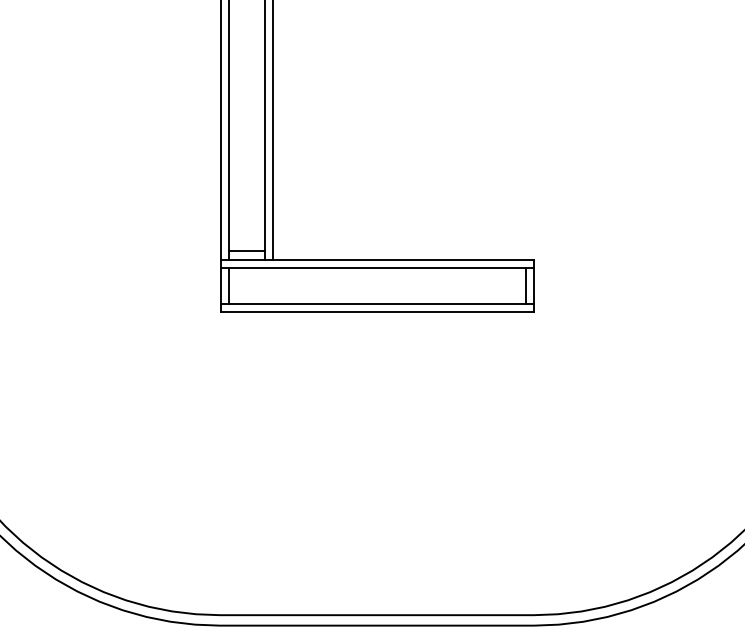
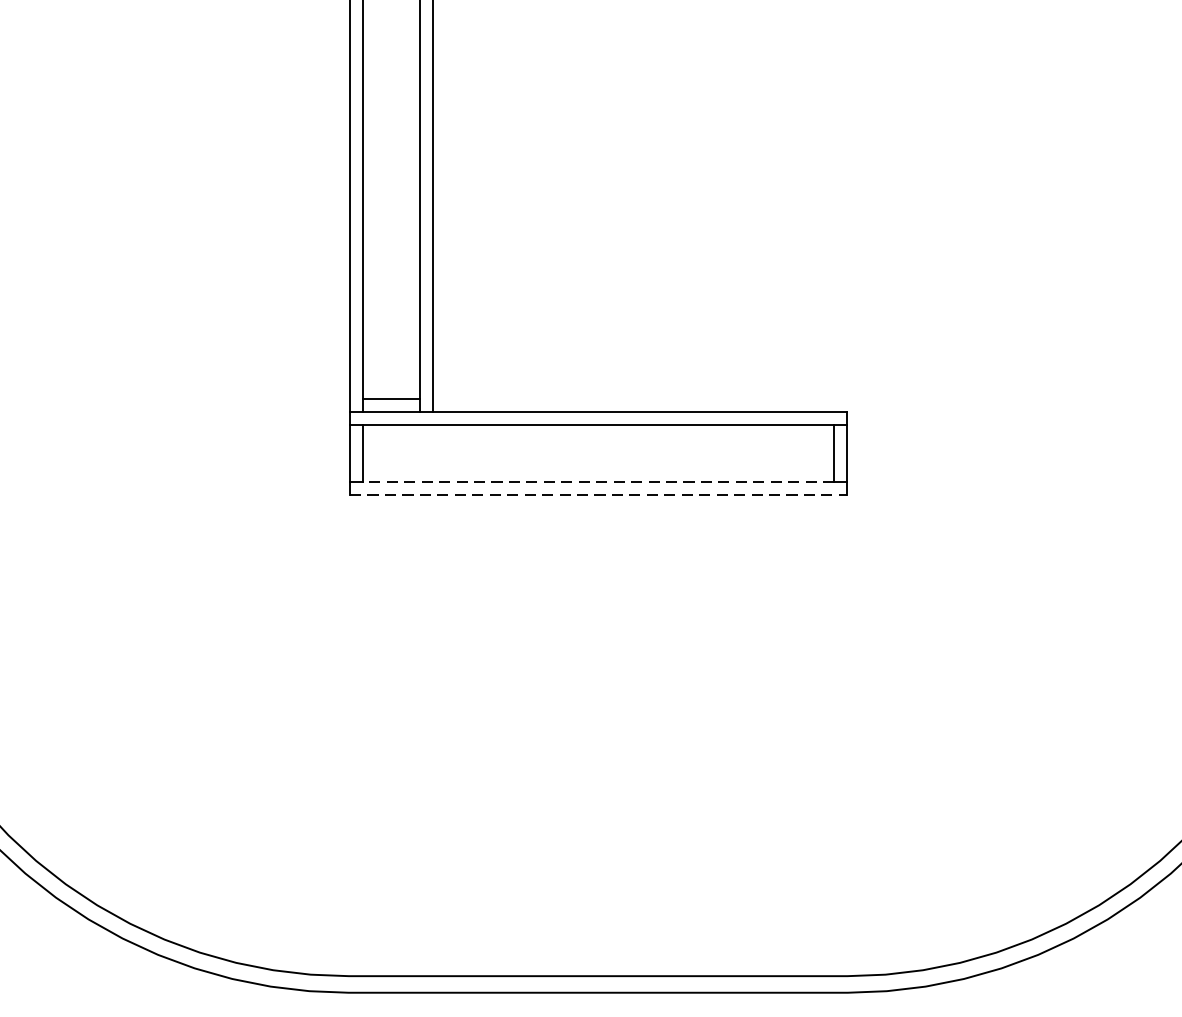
line: (376, 303) -> (597, 481), solid -> dashed
line: (377, 311) -> (598, 494), solid -> dashed

